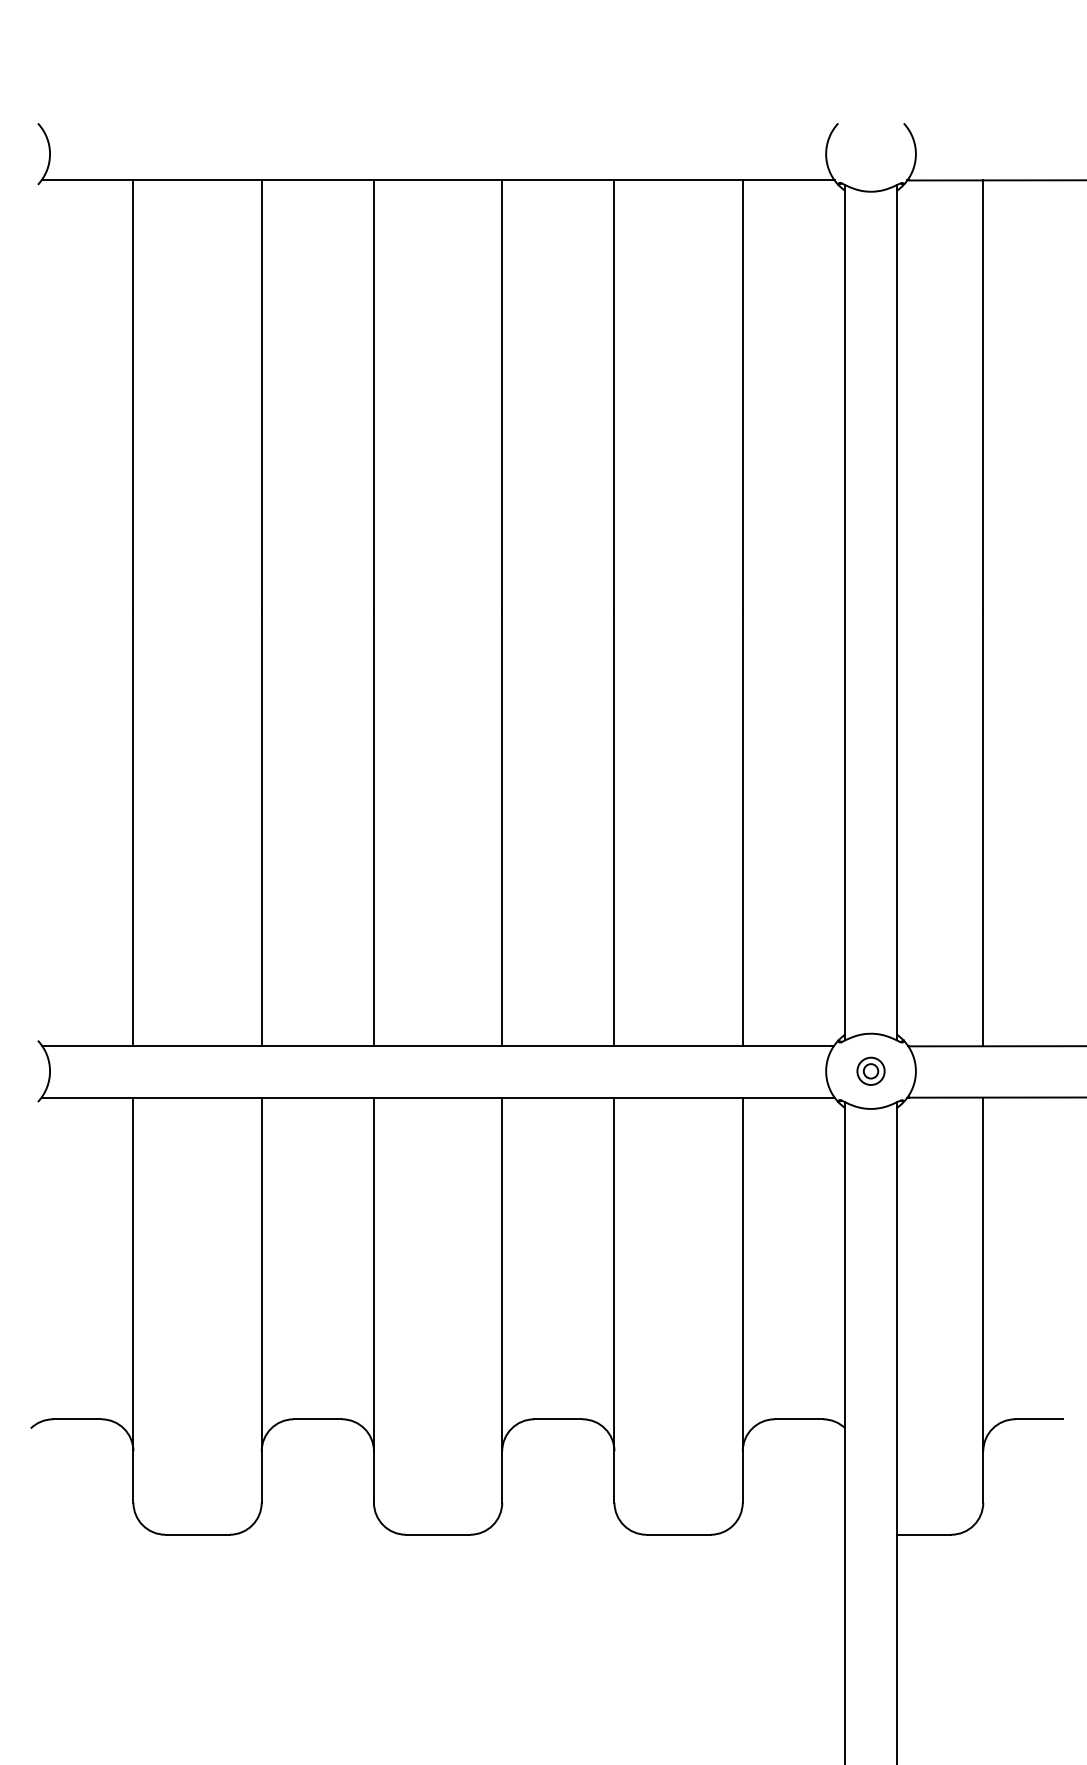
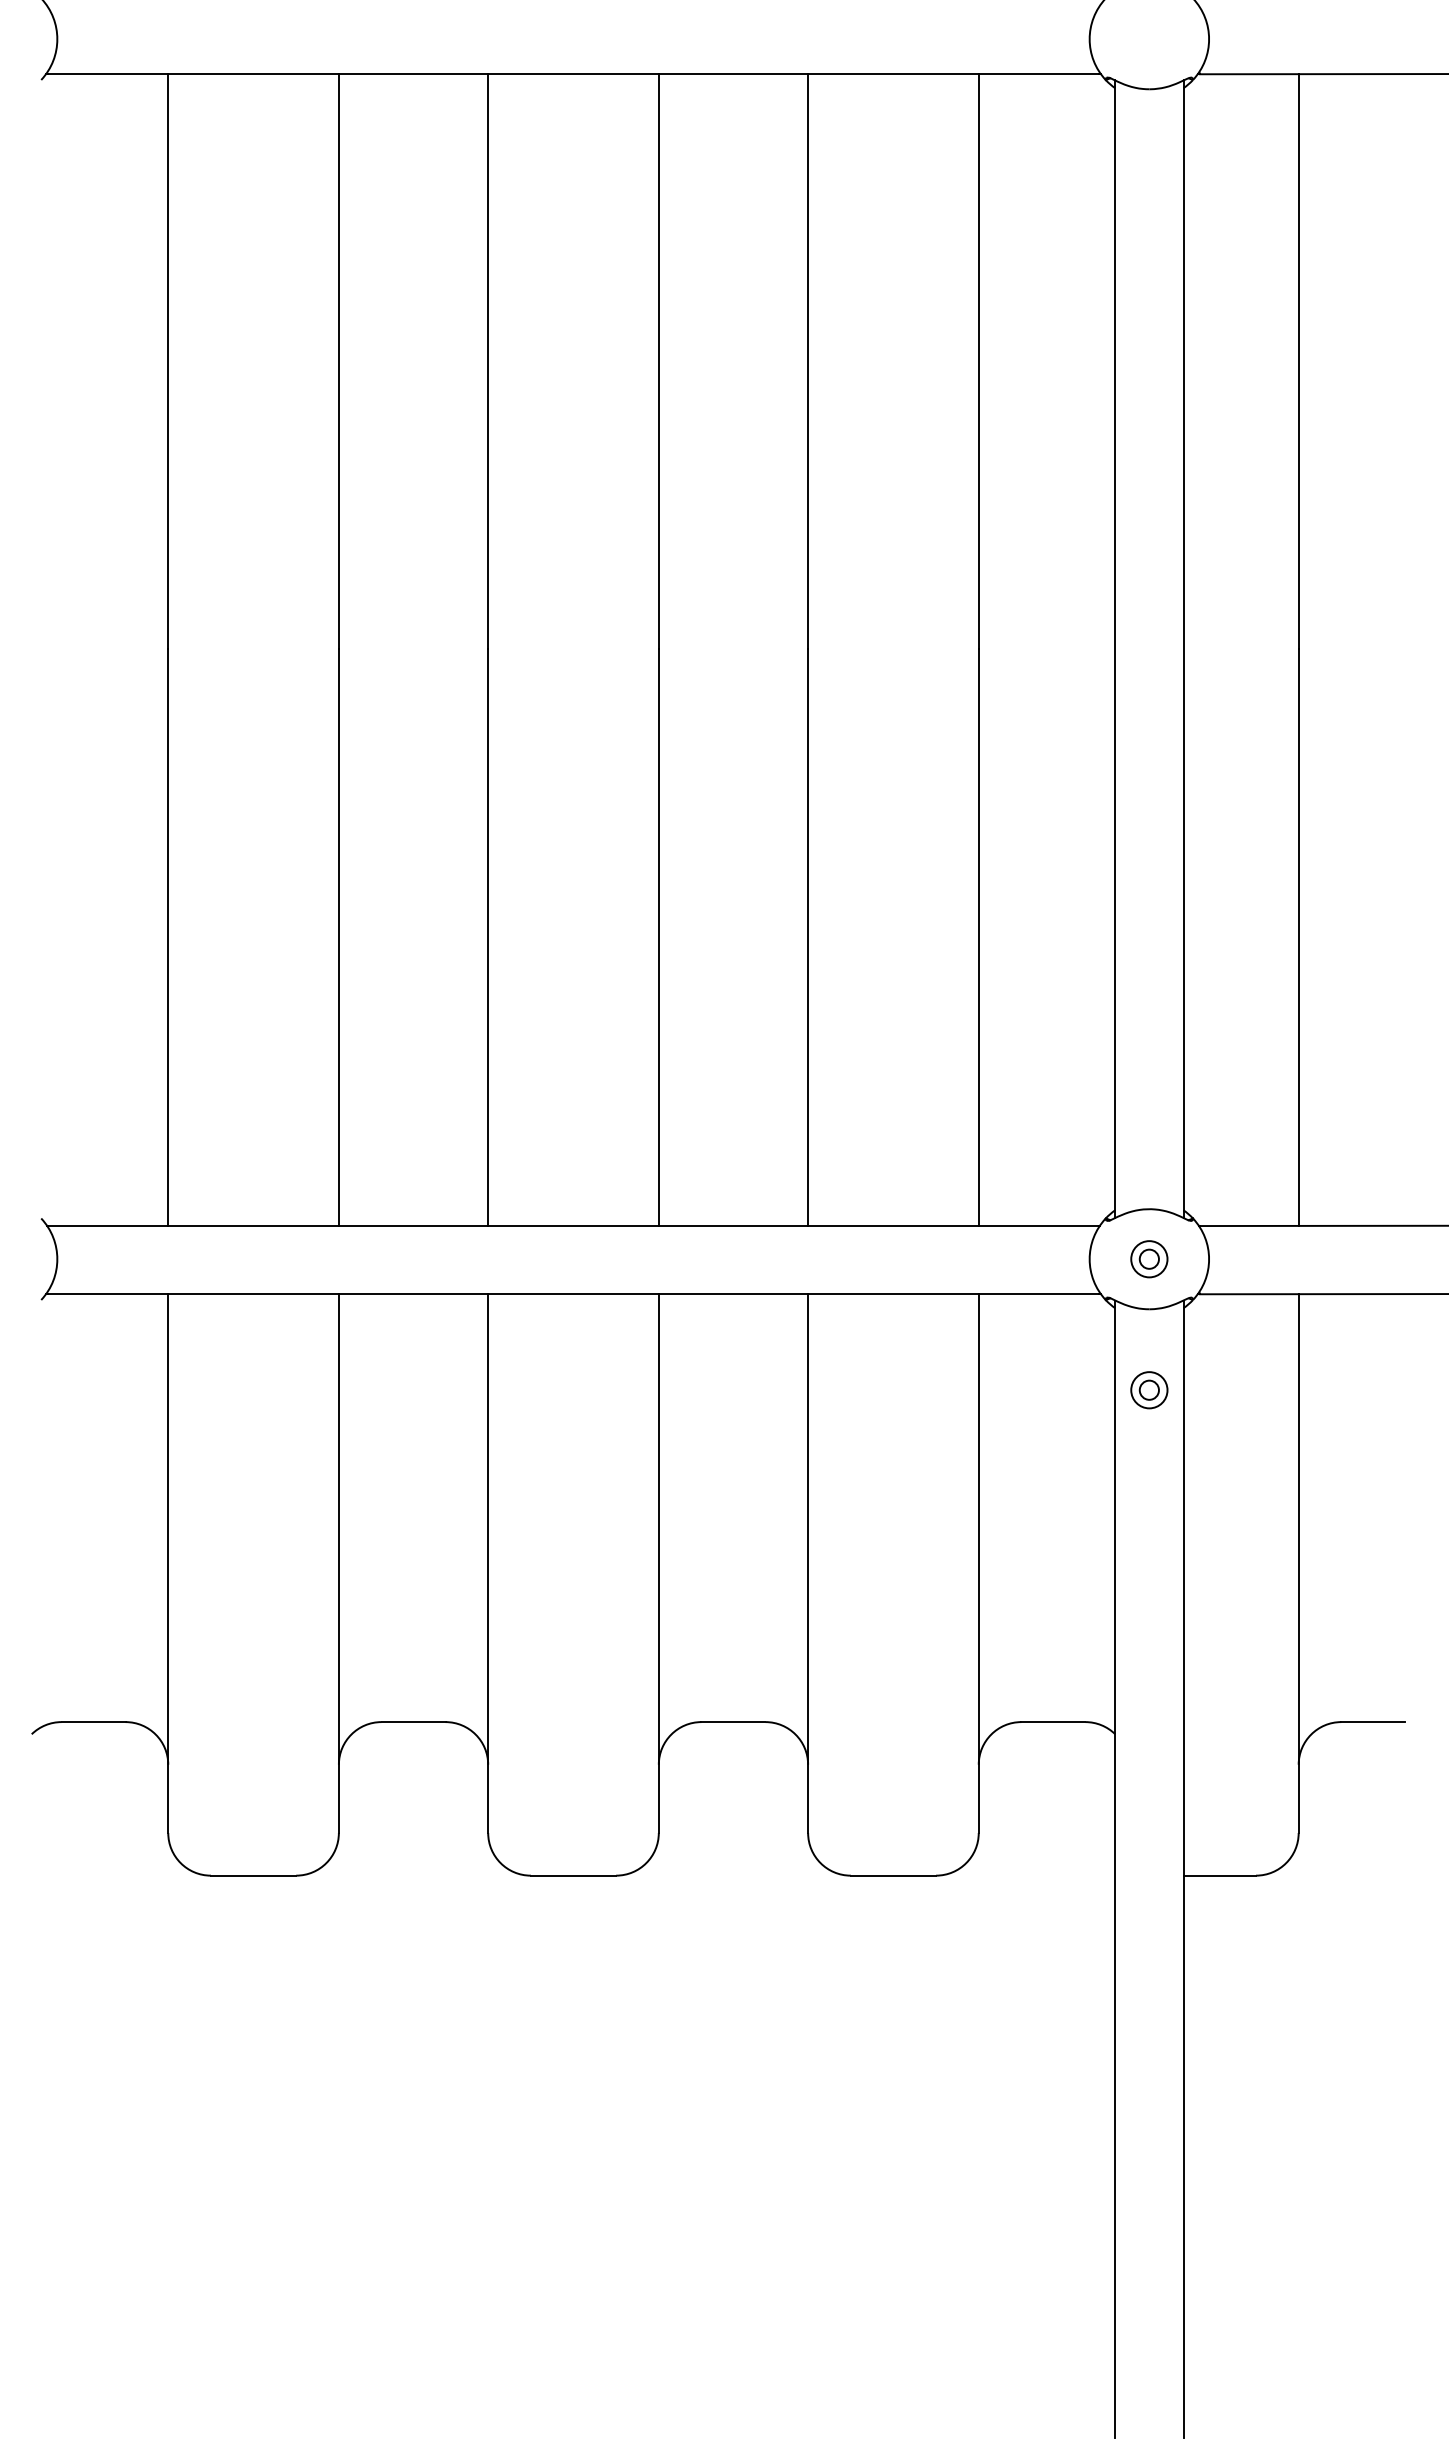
part: (871, 1170) -> (1149, 1390), added

